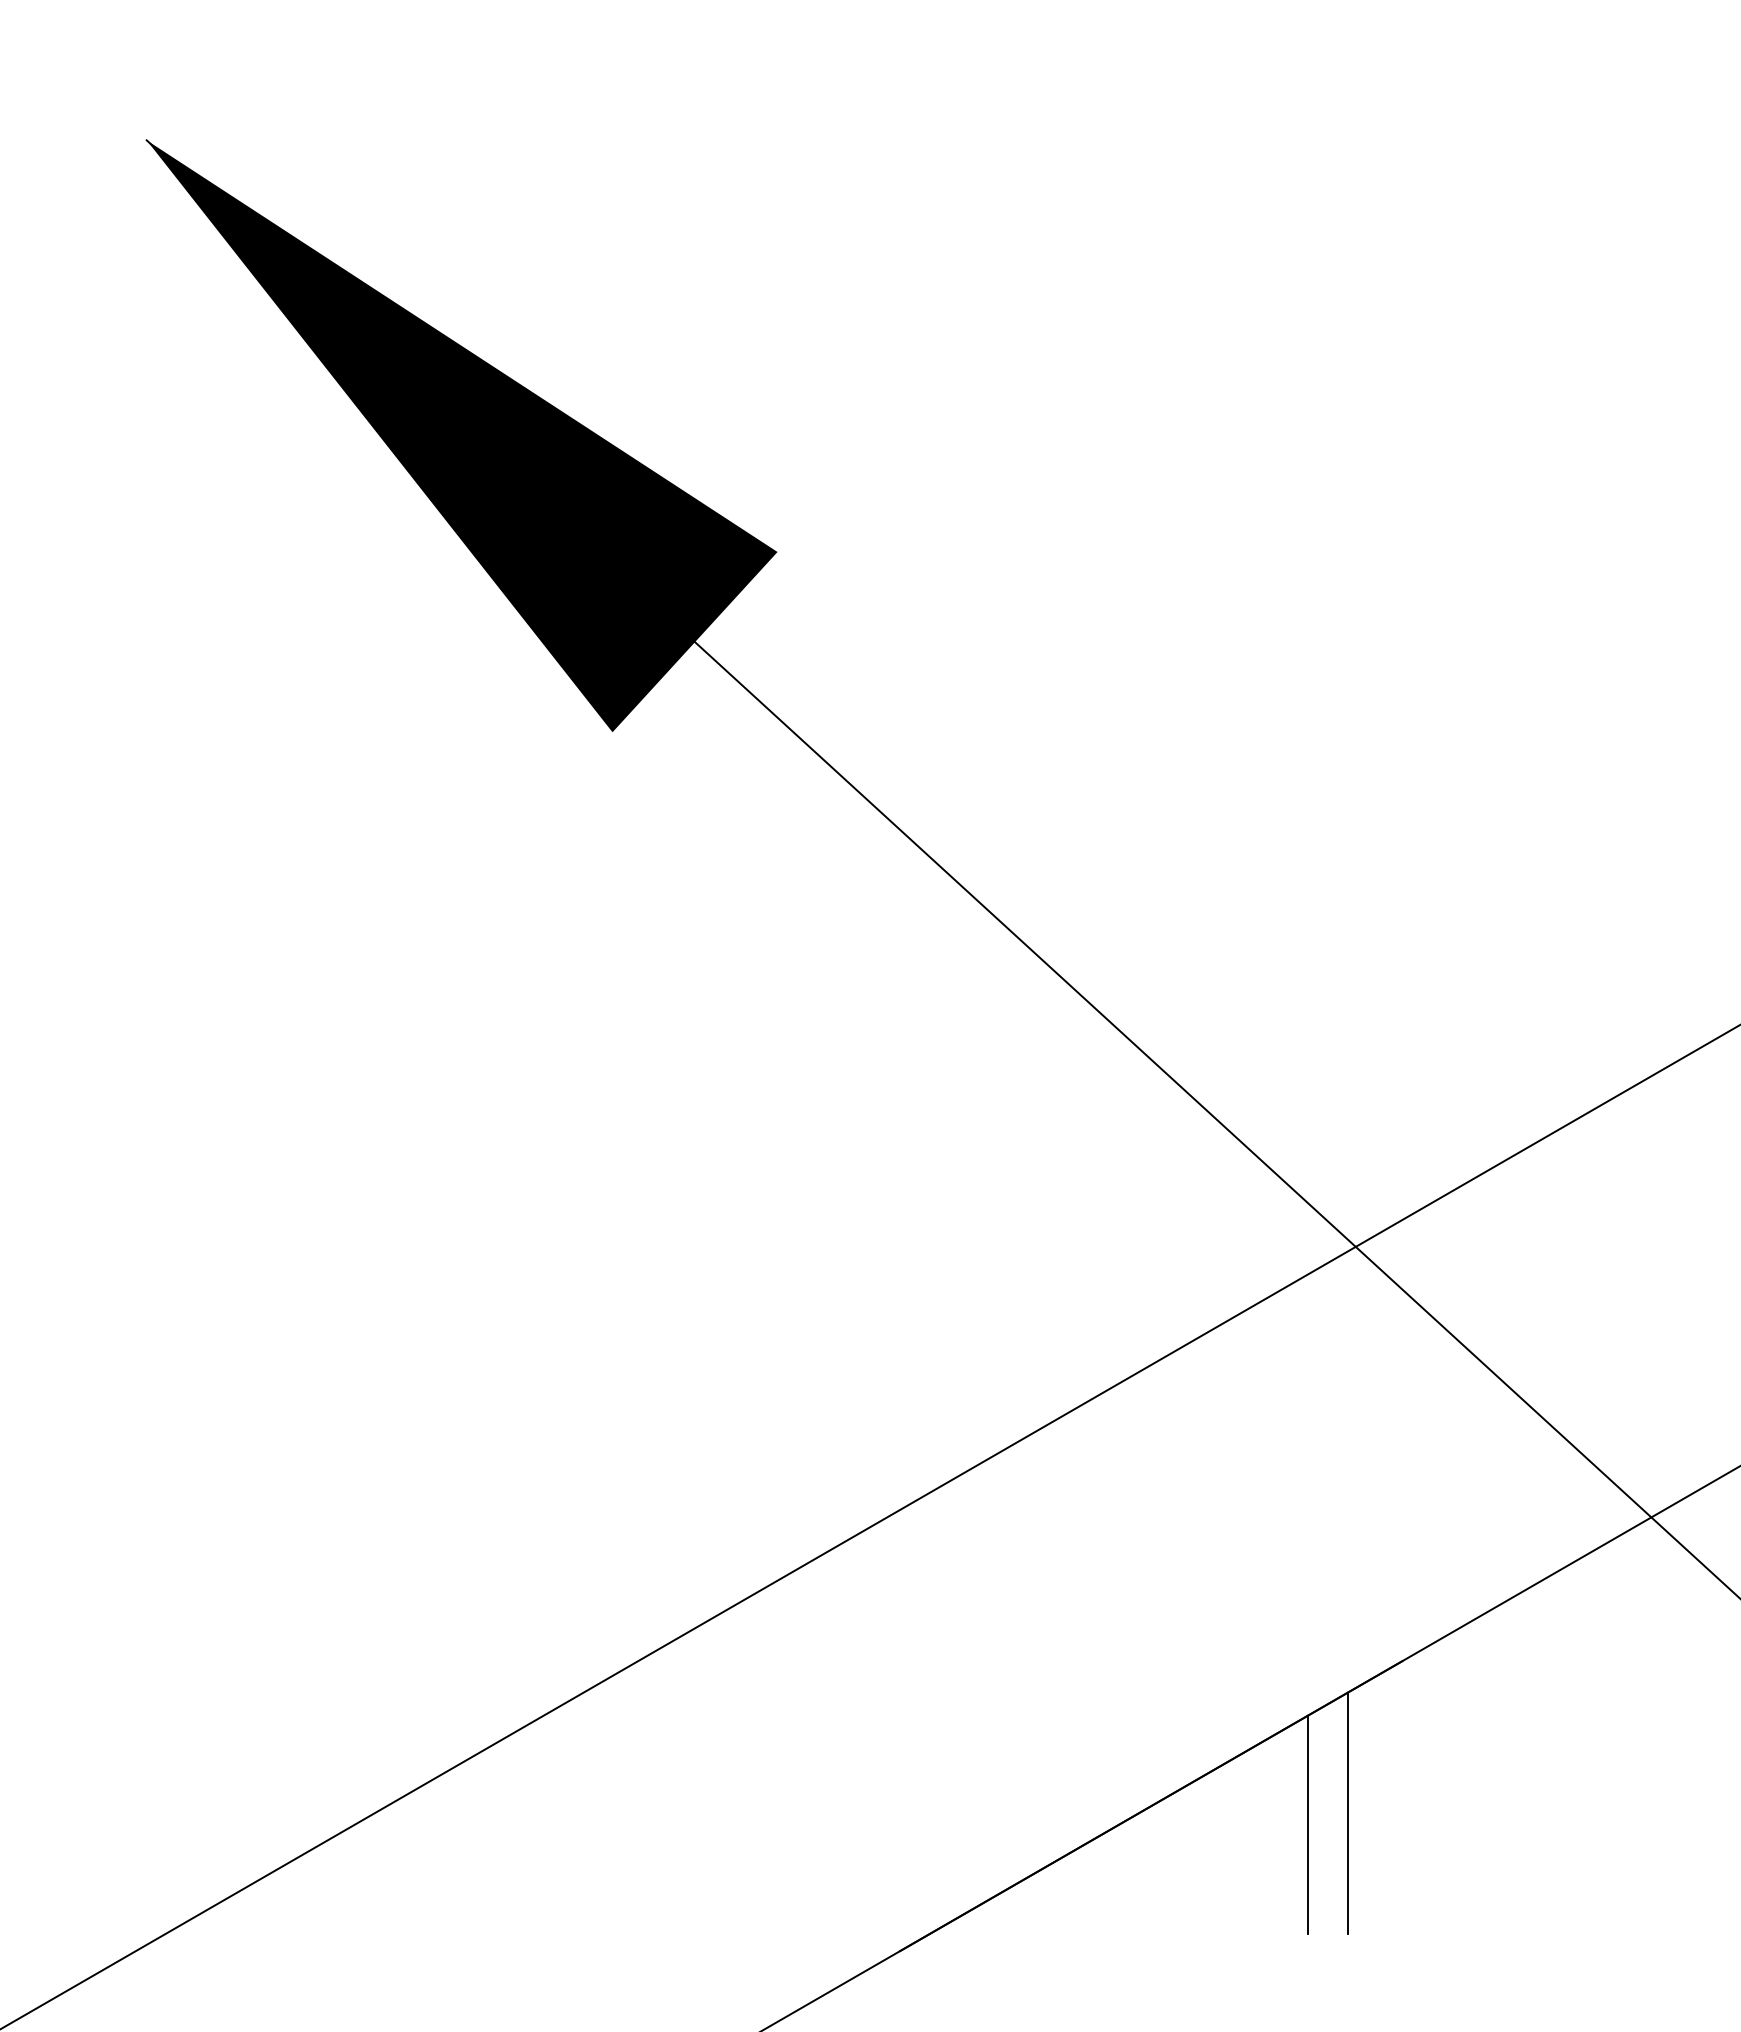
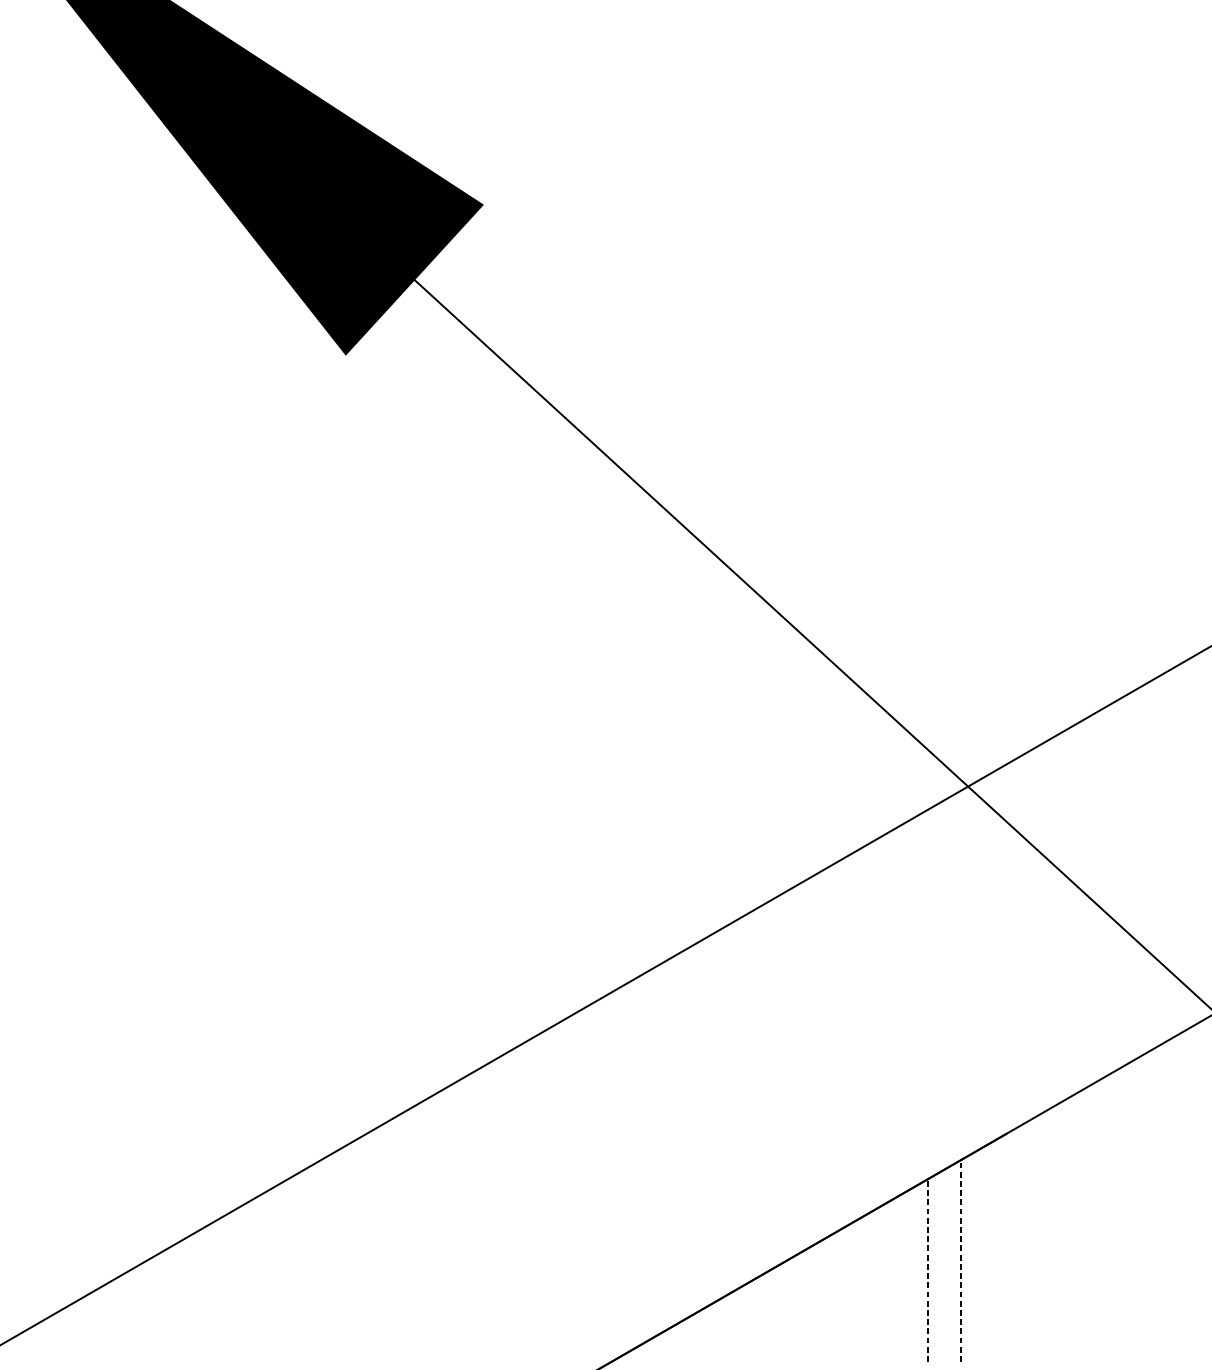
line: (1347, 1813) -> (961, 1261), solid -> dashed
line: (1308, 1824) -> (928, 1270), solid -> dashed

